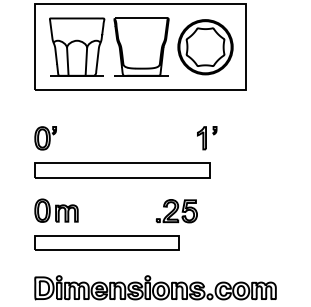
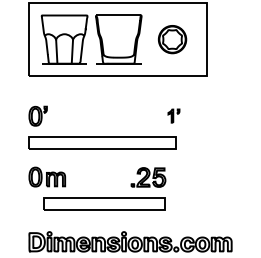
part: (205, 47) -> (172, 39), size x0.6
part: (206, 137) -> (173, 115), size x0.7
part: (106, 242) -> (104, 203), moved

